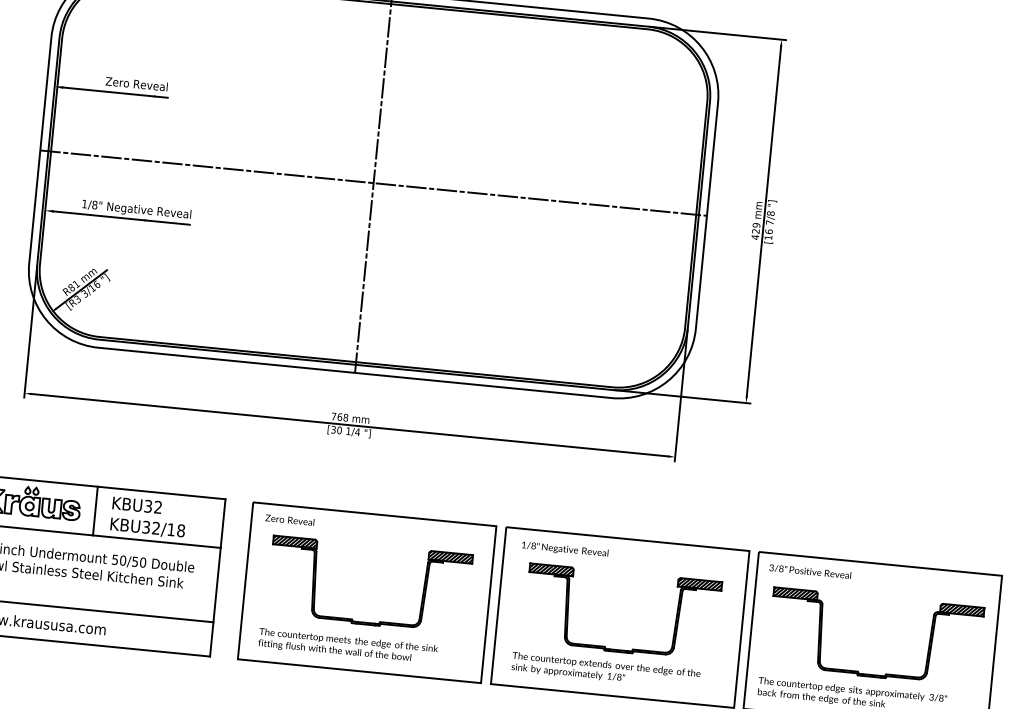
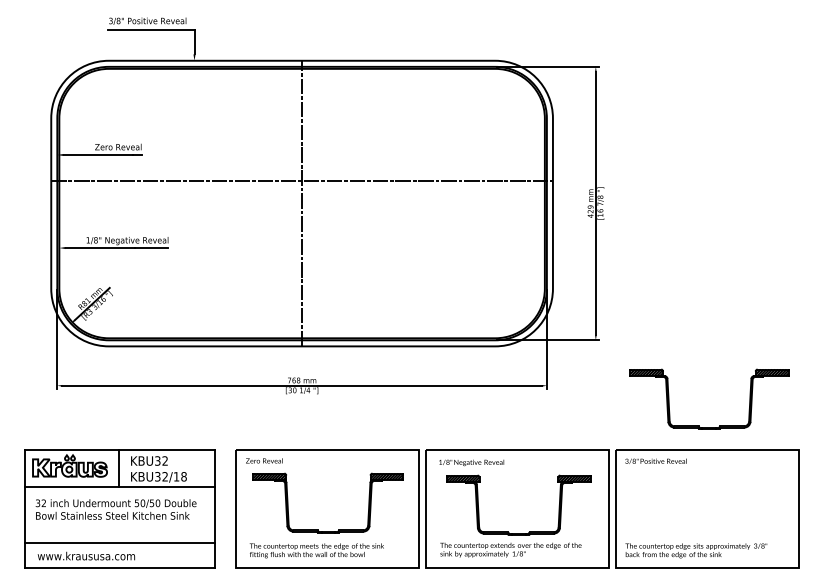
line: (372, 182) -> (301, 180), moved
part: (858, 670) -> (699, 425), moved

